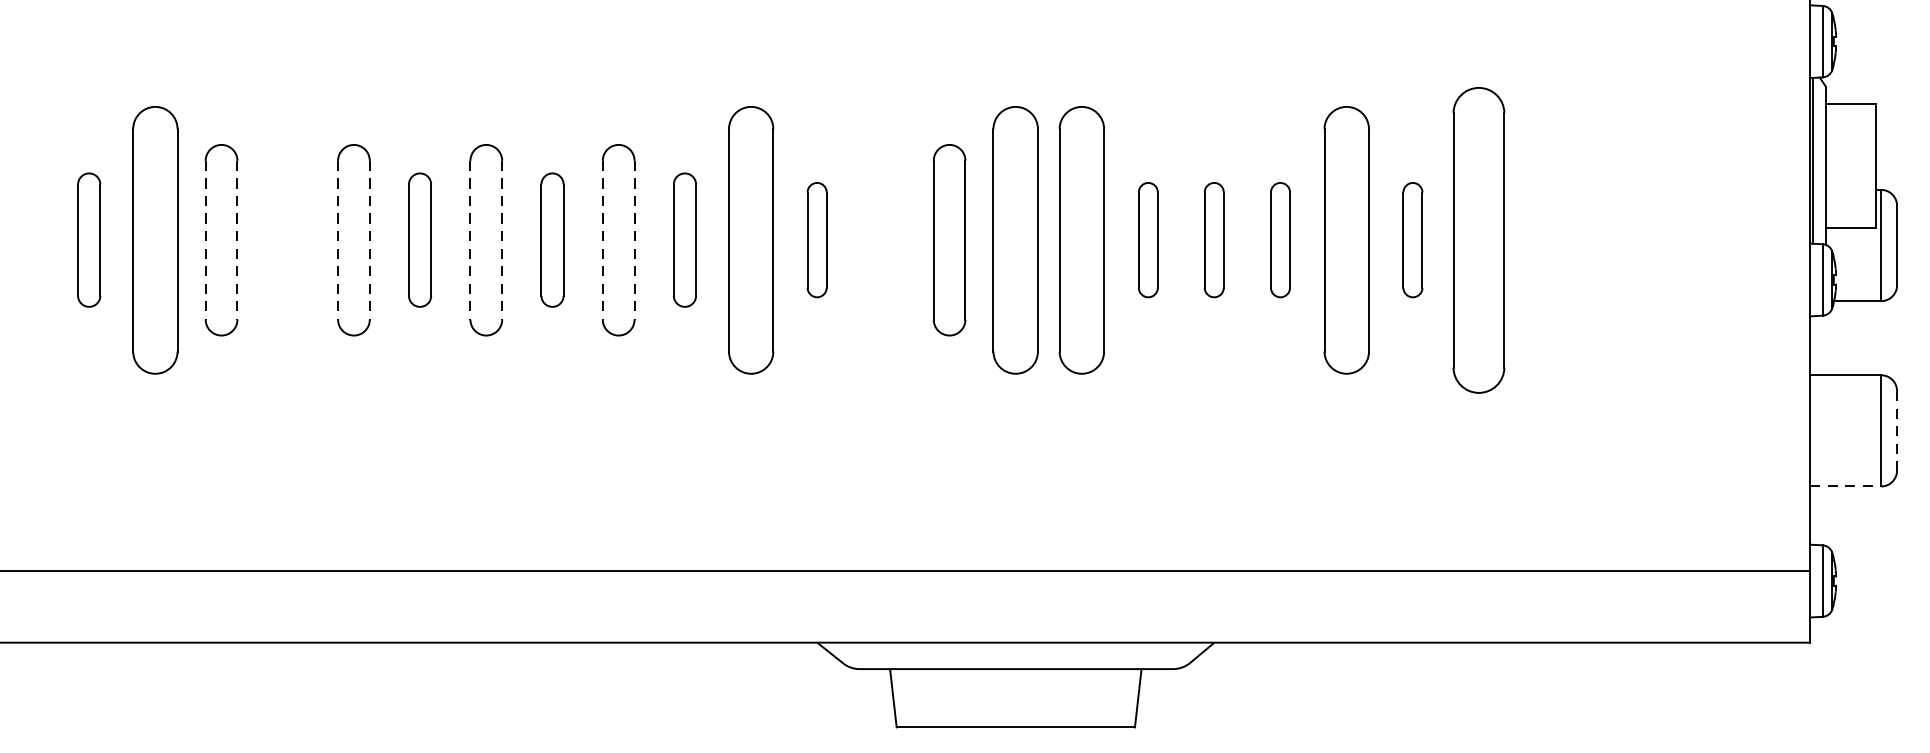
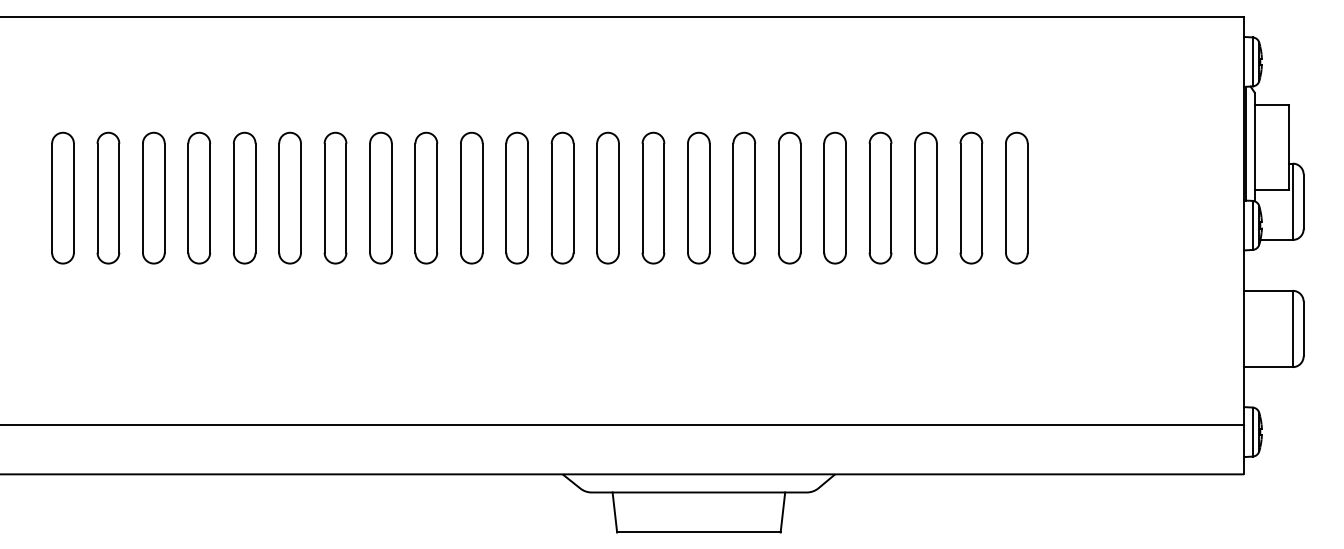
part: (88, 239) -> (62, 197), size x1.43
part: (155, 239) -> (108, 197), size x0.71
part: (288, 239) -> (199, 197), added
part: (419, 239) -> (289, 197), size x1.43
part: (551, 239) -> (380, 197), size x1.43
part: (684, 239) -> (471, 197), size x1.43
part: (750, 239) -> (516, 197), size x0.71
part: (817, 239) -> (562, 197), size x1.67
part: (882, 239) -> (607, 197), added
part: (1015, 239) -> (698, 197), size x0.71
part: (1082, 239) -> (744, 197), size x0.71
part: (1147, 239) -> (789, 197), size x1.67
part: (1213, 239) -> (834, 197), size x1.67
part: (1280, 239) -> (880, 197), size x1.67
part: (1346, 239) -> (925, 197), size x0.71
part: (1413, 239) -> (971, 197), size x1.67
part: (1478, 239) -> (1016, 197), size x0.62
line: (205, 240) -> (142, 198), dashed -> solid
line: (237, 240) -> (164, 198), dashed -> solid
line: (337, 240) -> (233, 198), dashed -> solid
line: (369, 240) -> (255, 198), dashed -> solid
line: (470, 240) -> (324, 198), dashed -> solid
line: (502, 240) -> (346, 198), dashed -> solid
line: (602, 240) -> (415, 198), dashed -> solid
line: (634, 240) -> (437, 198), dashed -> solid
line: (1896, 431) -> (1303, 329), dashed -> solid
line: (1845, 486) -> (1268, 367), dashed -> solid

